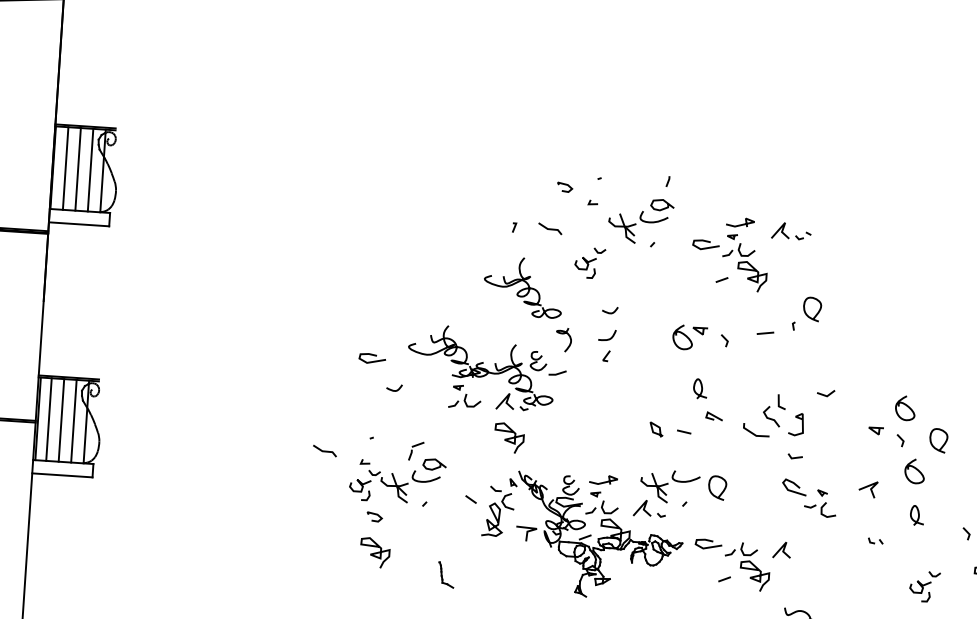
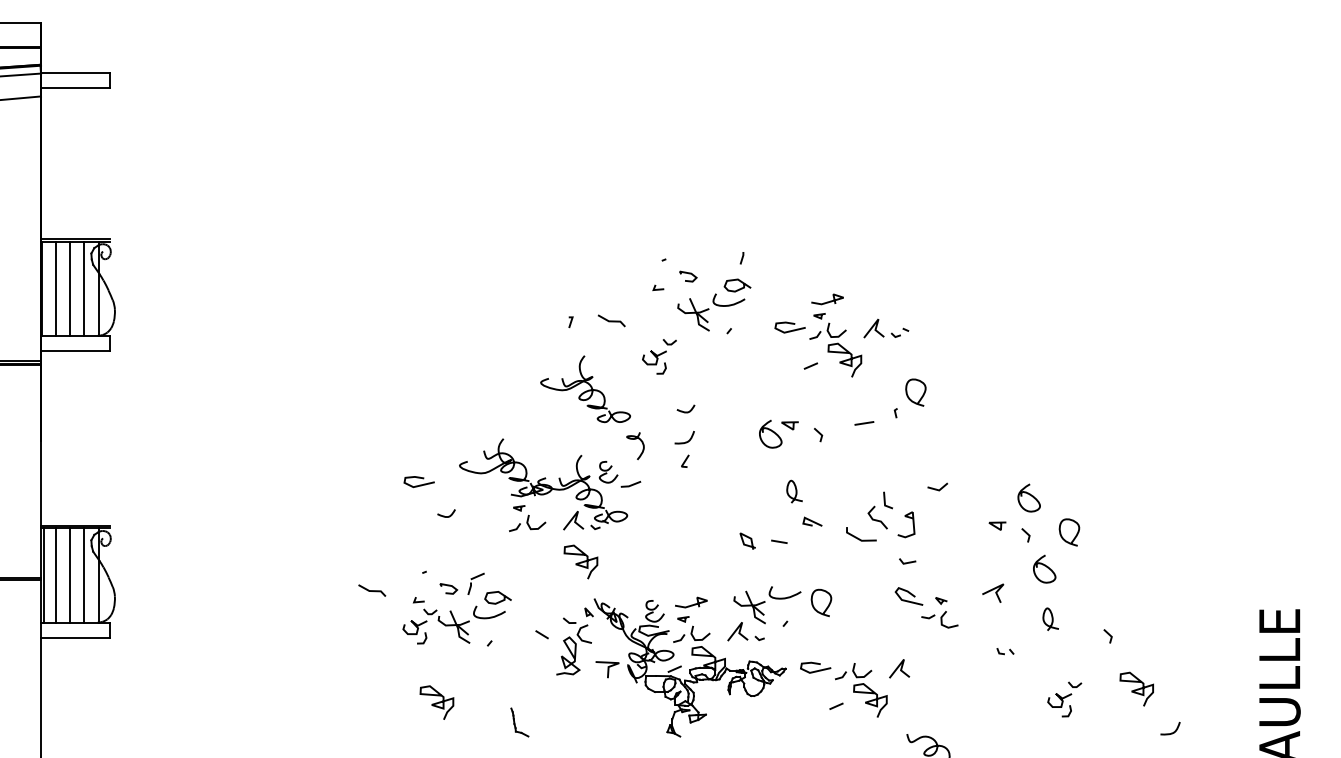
curve: (565, 185) -> (688, 274), moved
part: (795, 235) -> (891, 332), moved
curve: (374, 514) -> (448, 586), moved

